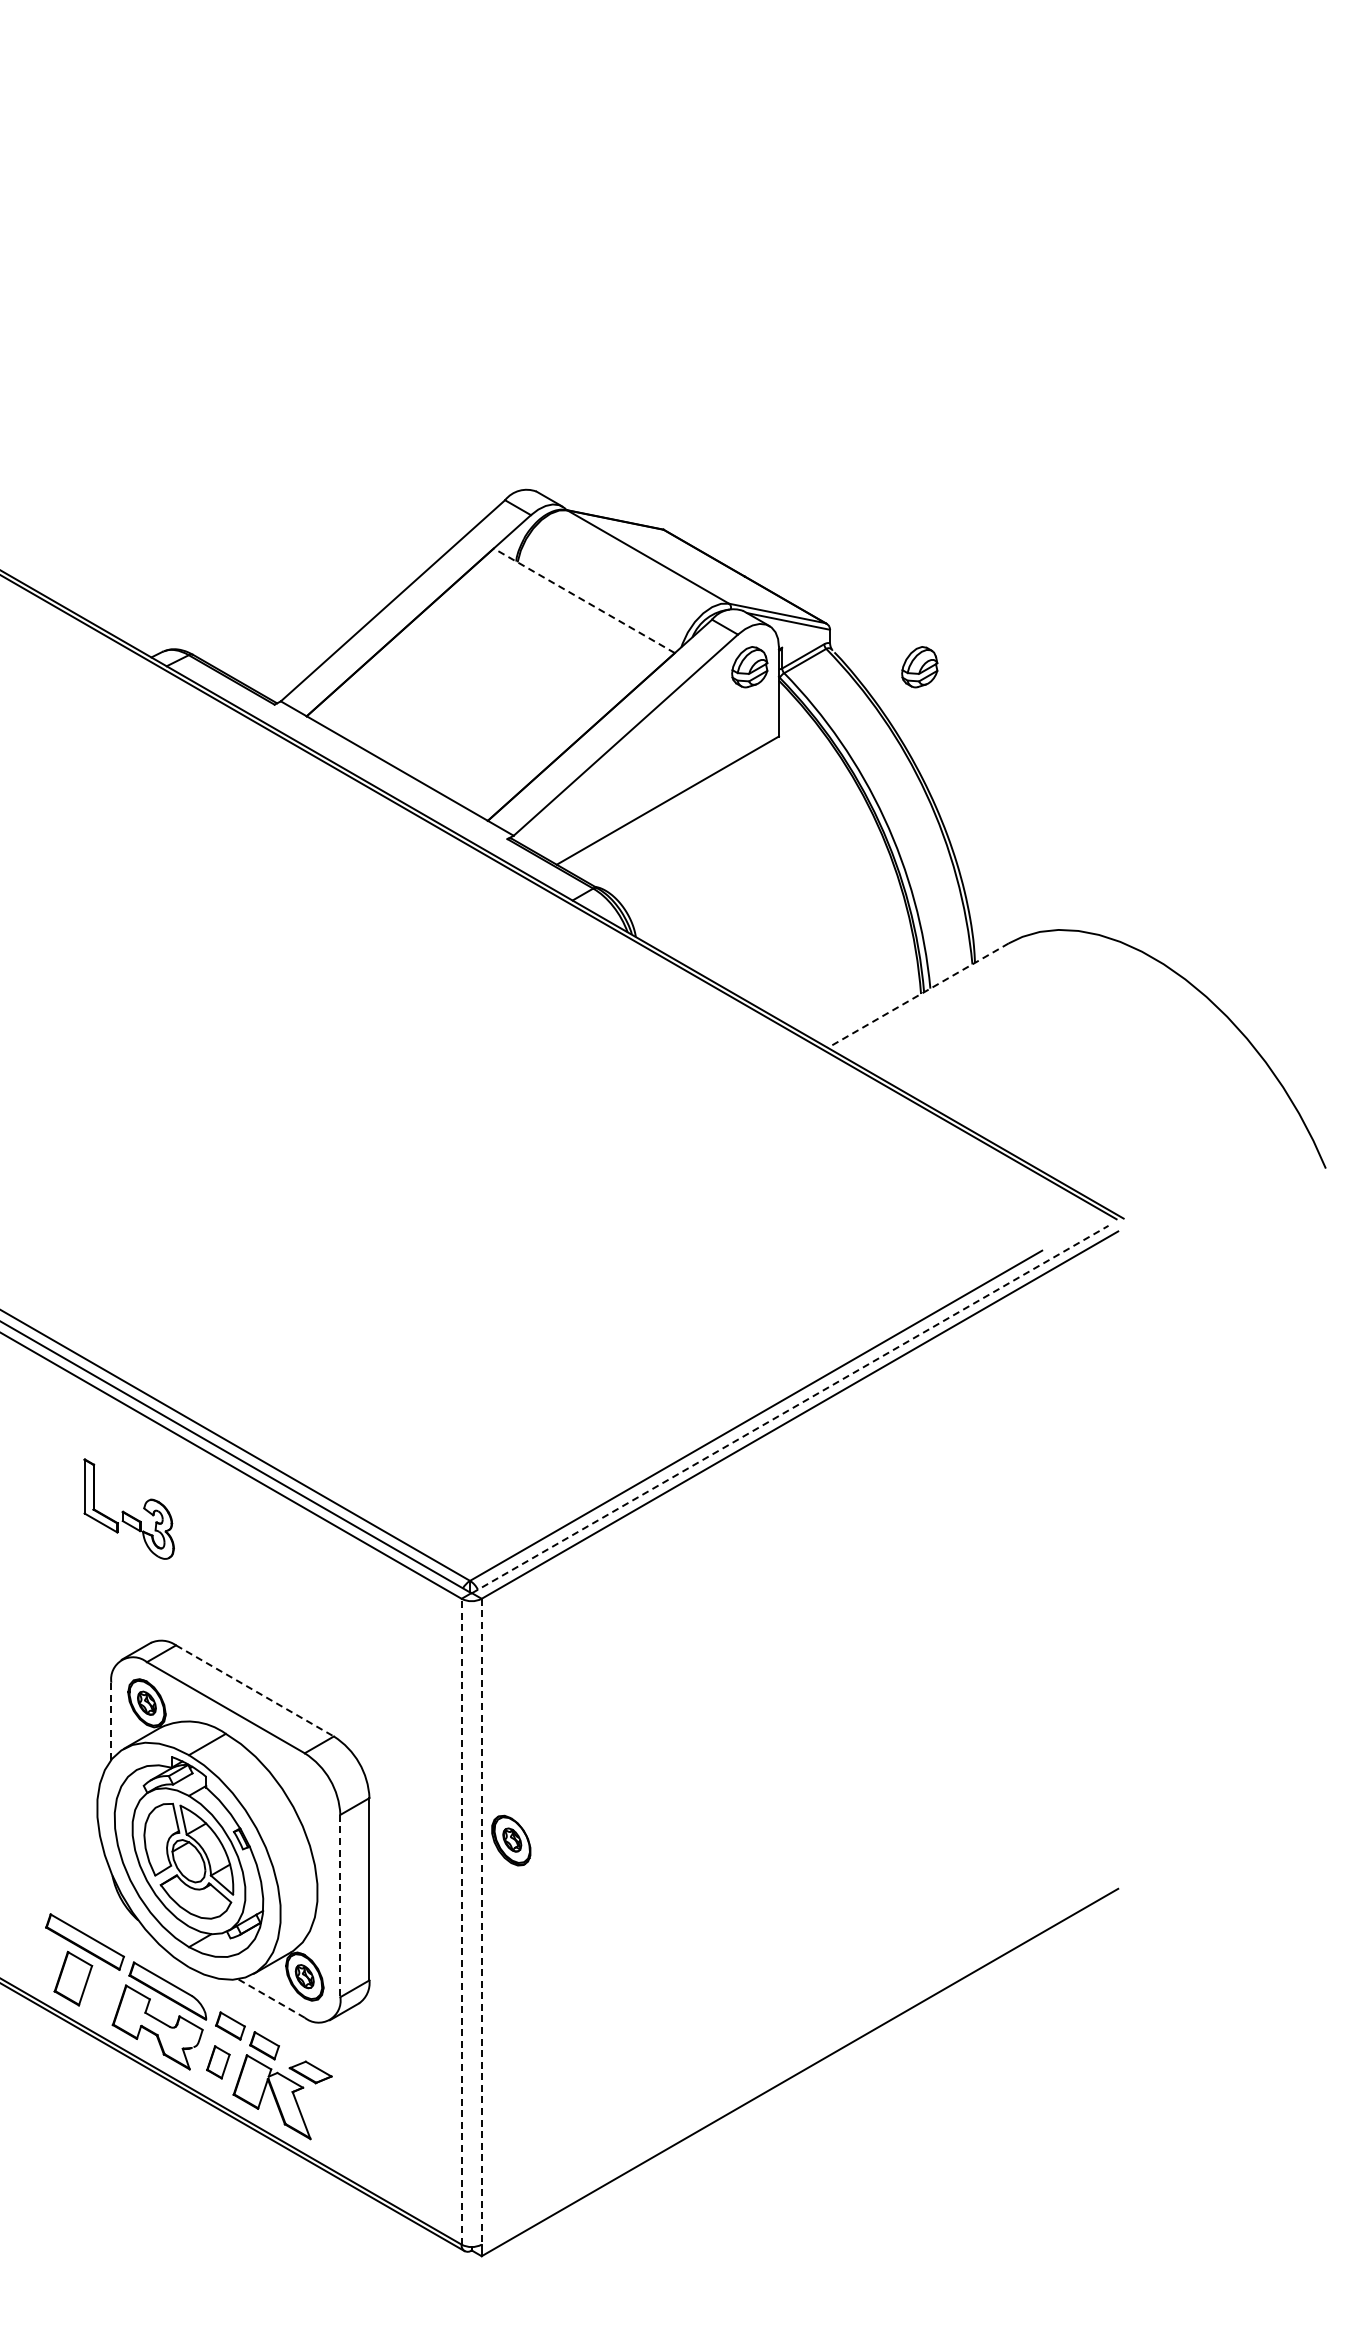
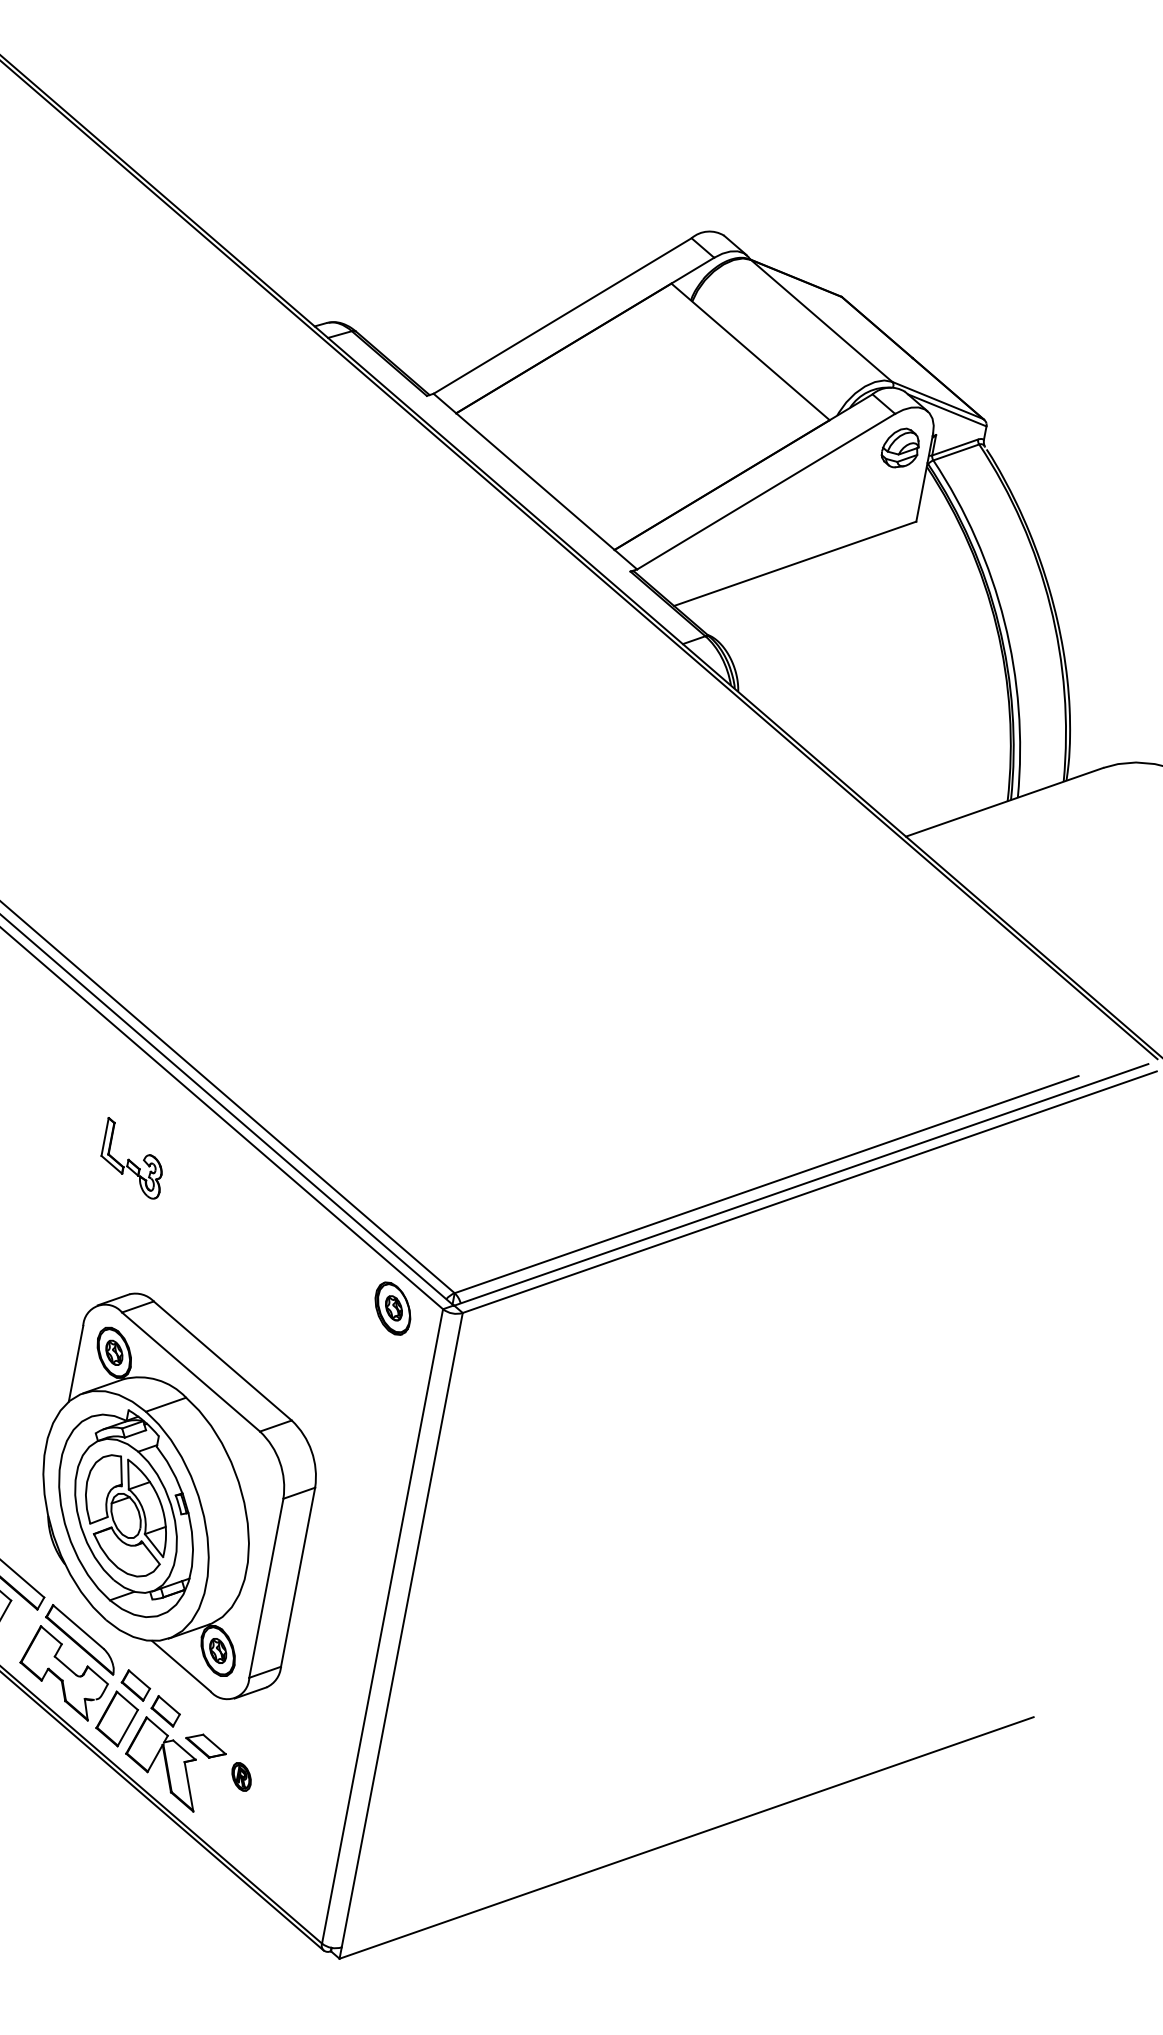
line: (584, 600) -> (750, 351), dashed -> solid
part: (919, 667) -> (1067, 480), removed
line: (917, 995) -> (1003, 802), dashed -> solid
line: (790, 1409) -> (801, 1184), dashed -> solid
part: (129, 1508) -> (133, 1158), size x0.71
line: (255, 1691) -> (223, 1361), dashed -> solid
line: (111, 1720) -> (76, 1363), dashed -> solid
part: (511, 1840) -> (393, 1308), moved
line: (340, 1906) -> (266, 1588), dashed -> solid
line: (461, 1921) -> (382, 1626), dashed -> solid
line: (481, 1921) -> (402, 1629), dashed -> solid
line: (271, 1998) -> (181, 1666), dashed -> solid
part: (218, 2062) -> (117, 1719), size x1.67
part: (351, 2095) -> (241, 1776), added

